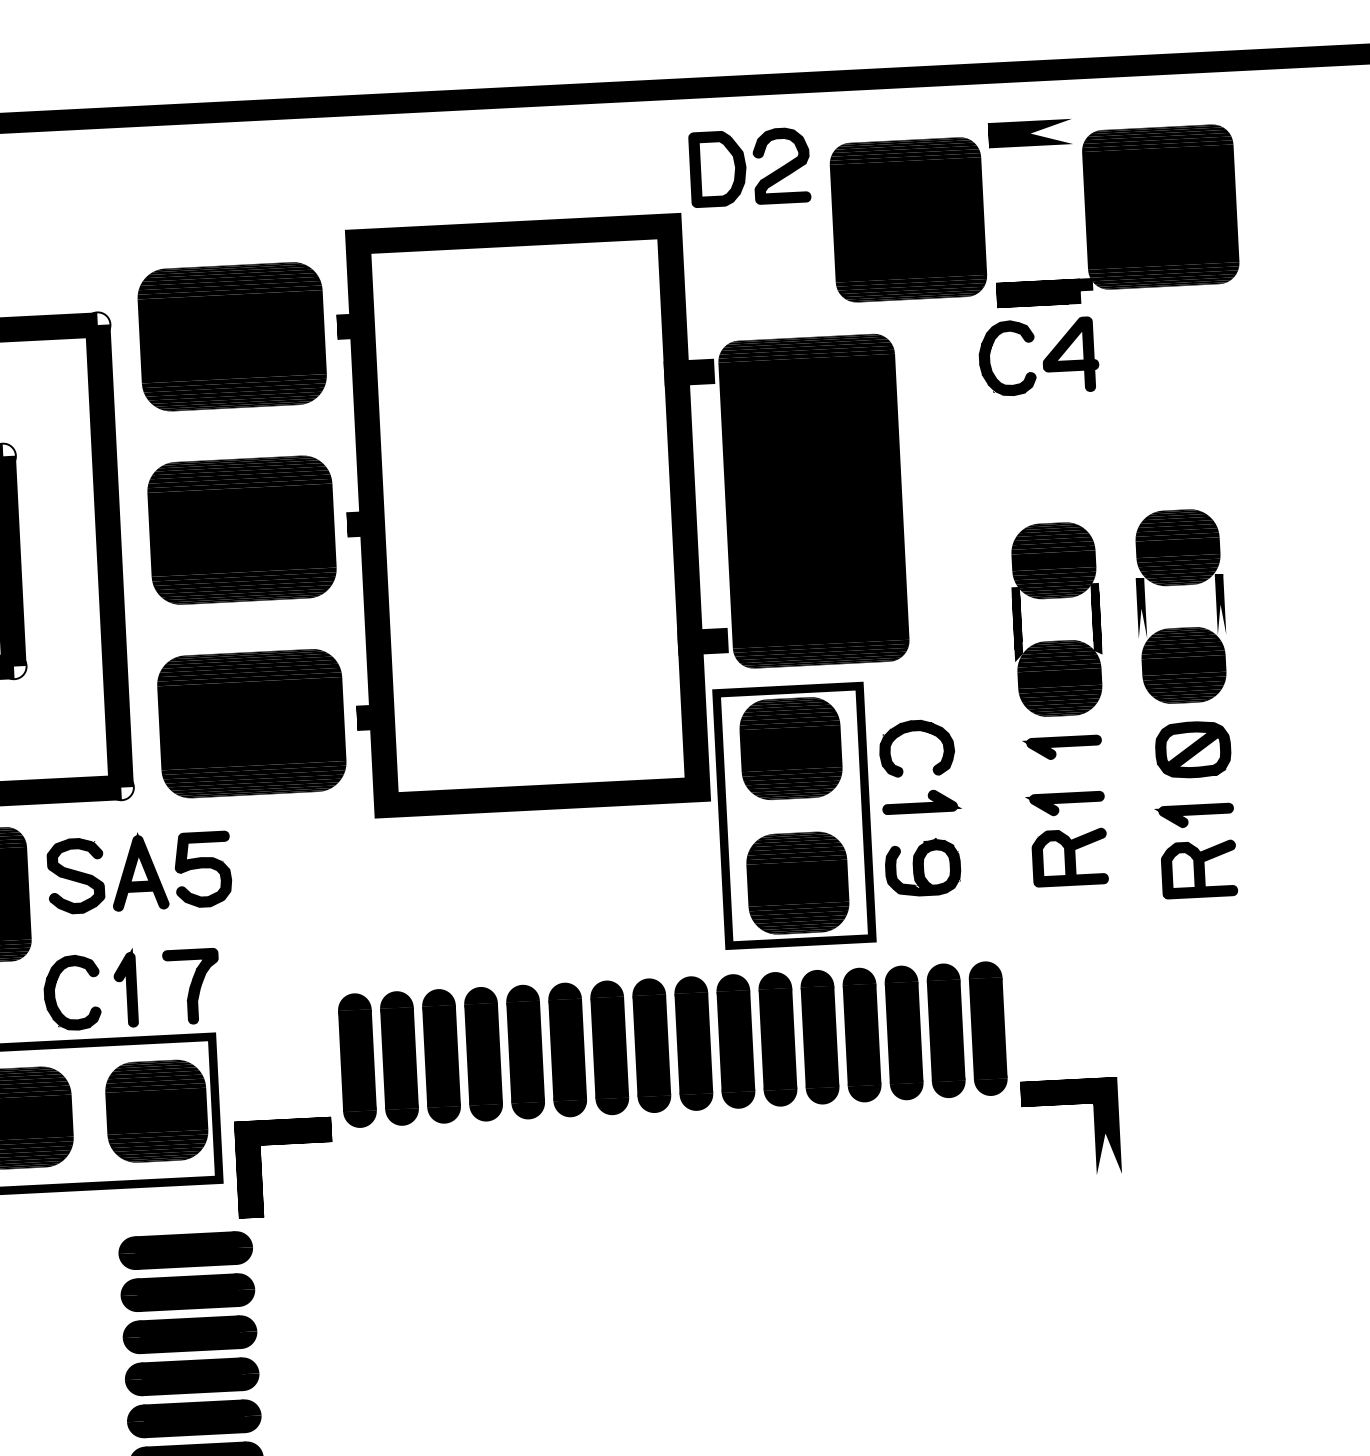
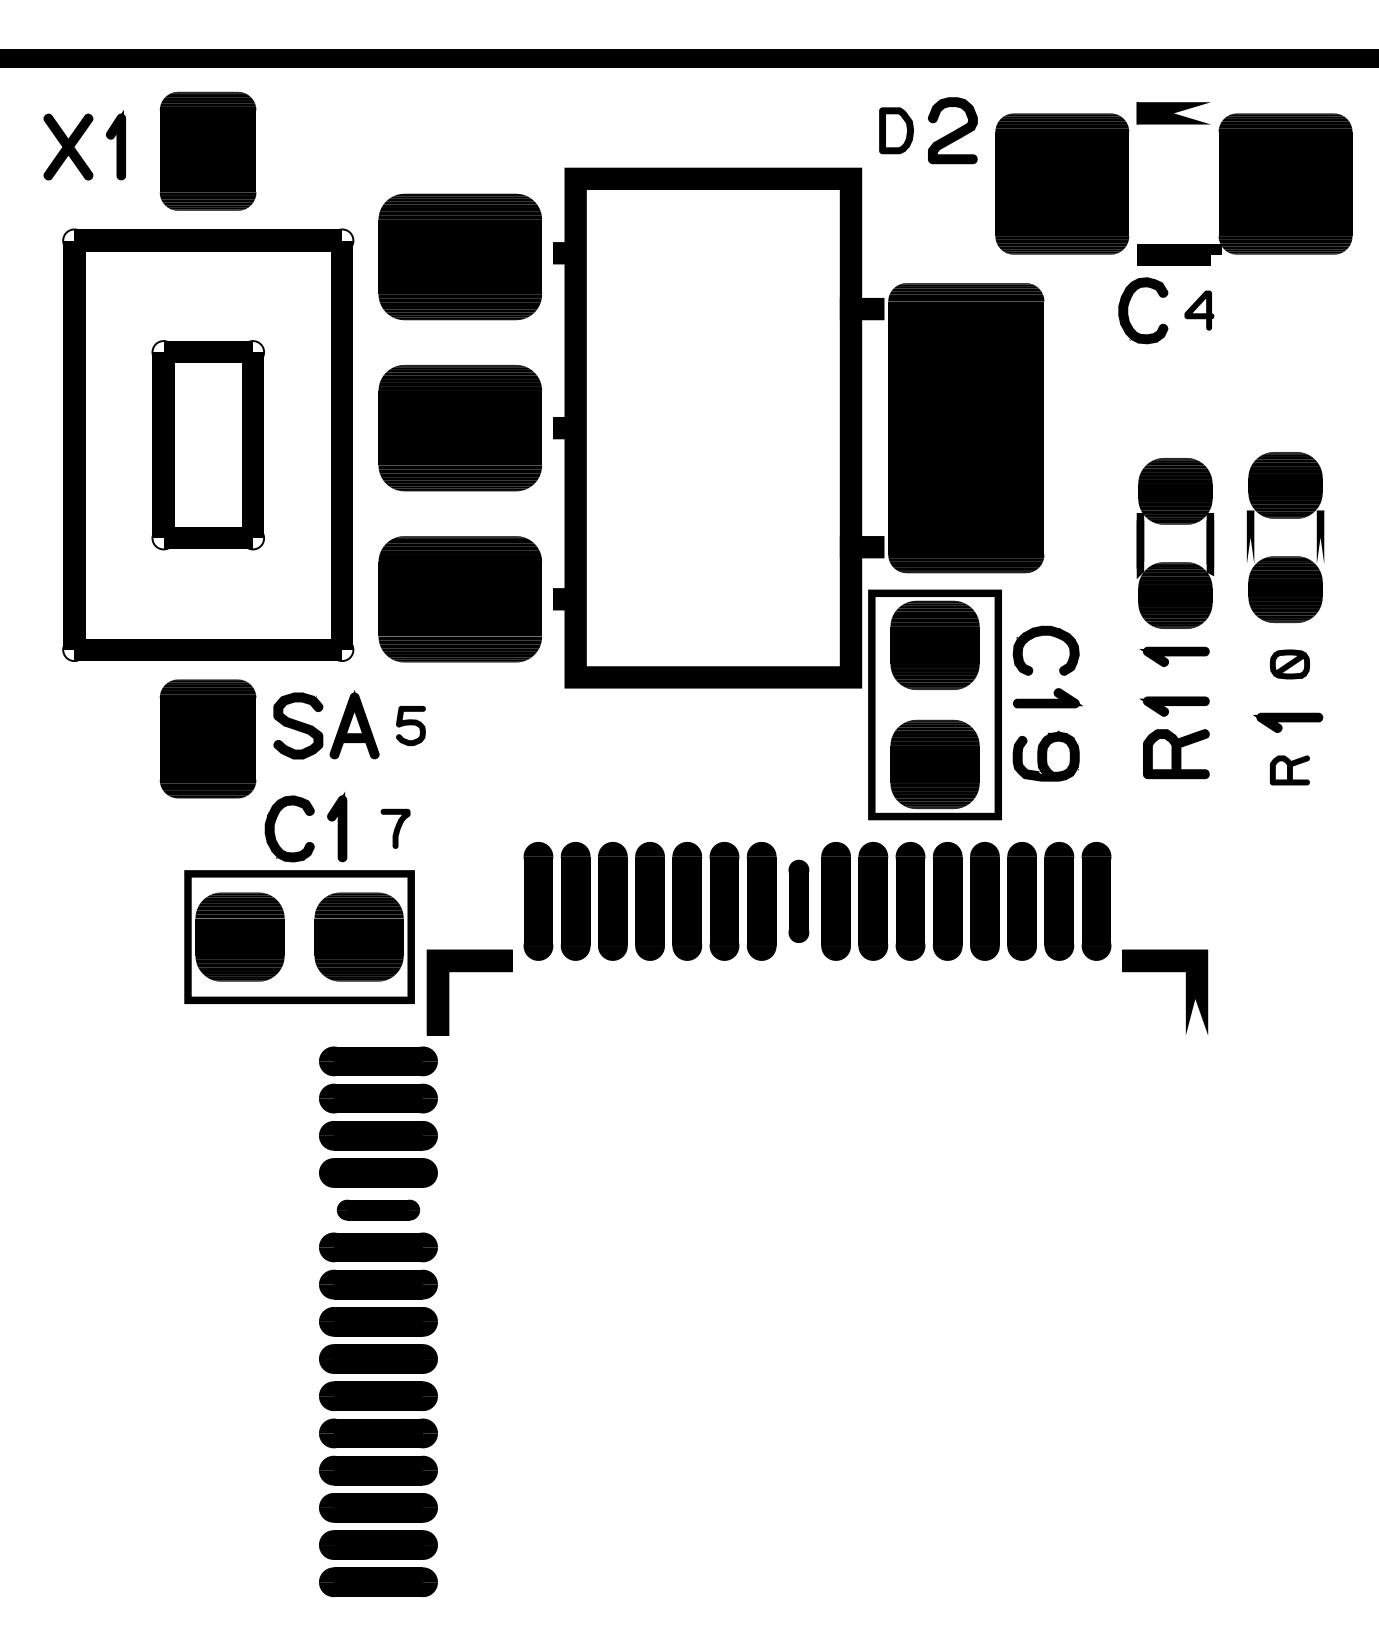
part: (717, 168) -> (896, 130), size x0.7
part: (1070, 354) -> (1199, 310), size x0.6
part: (1192, 749) -> (1289, 664), size x0.6
part: (202, 869) -> (410, 725), size x0.6
part: (1198, 869) -> (1289, 770), size x0.6
part: (191, 986) -> (395, 828), size x0.6
part: (651, 1045) -> (798, 901), size x0.7
part: (194, 1418) -> (378, 1209), size x0.7

